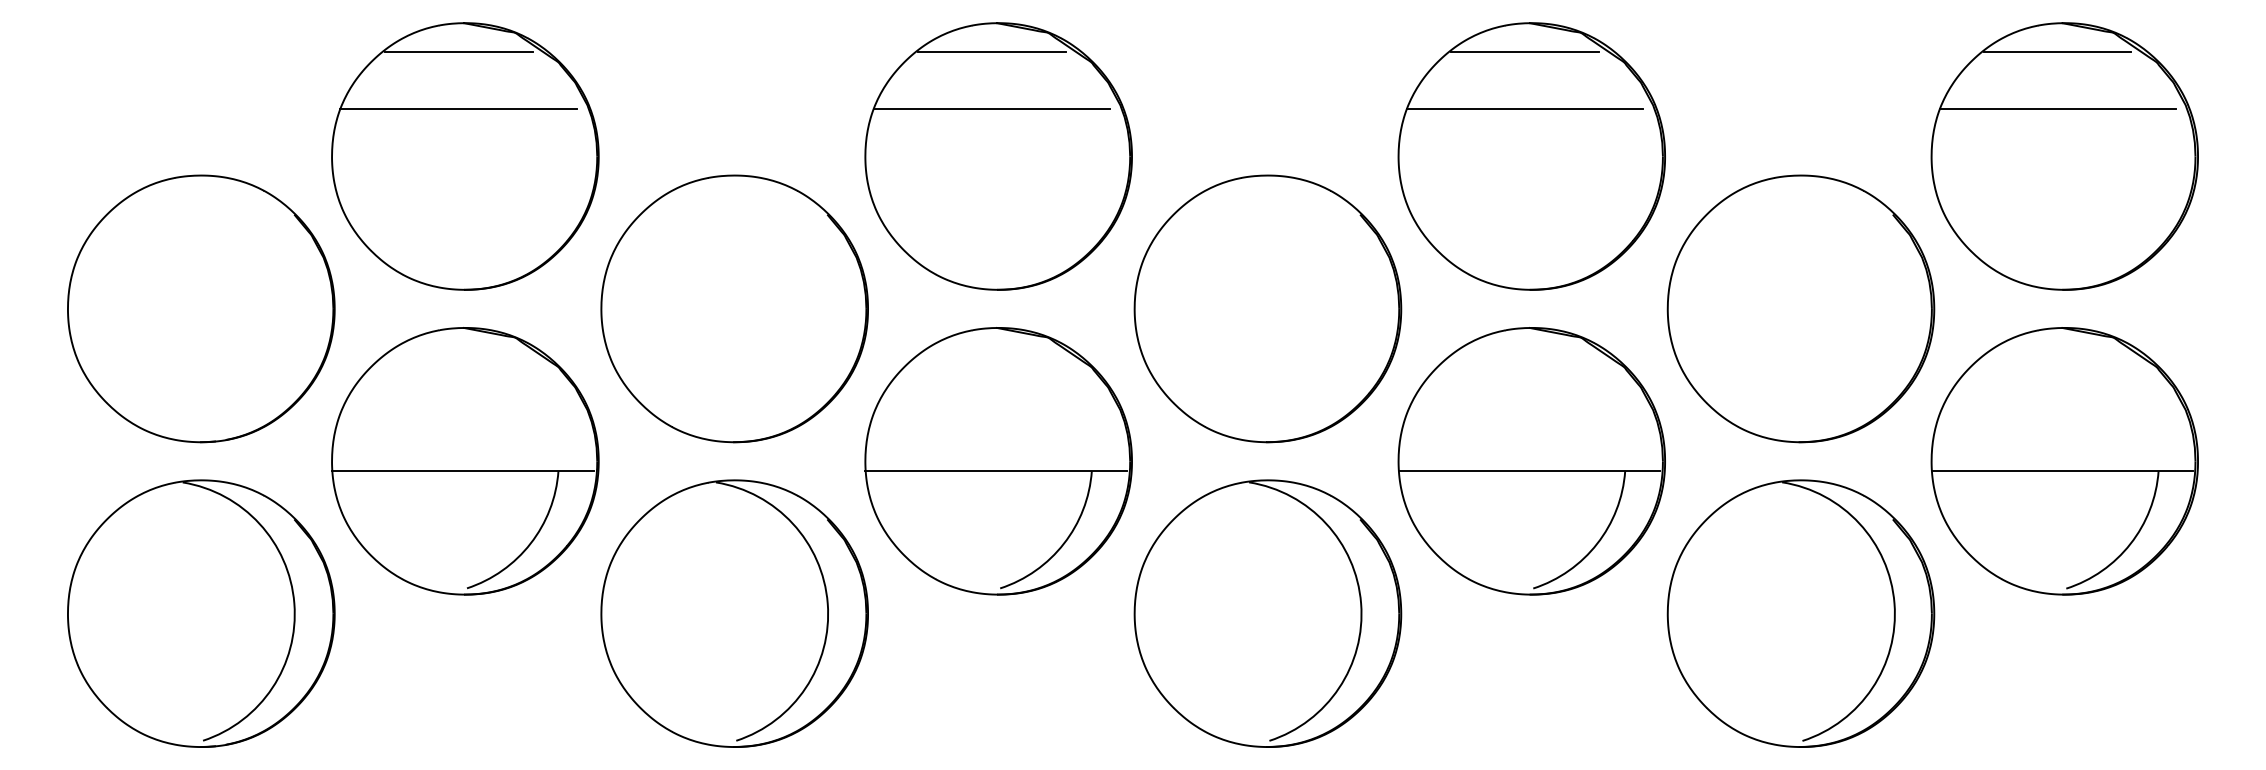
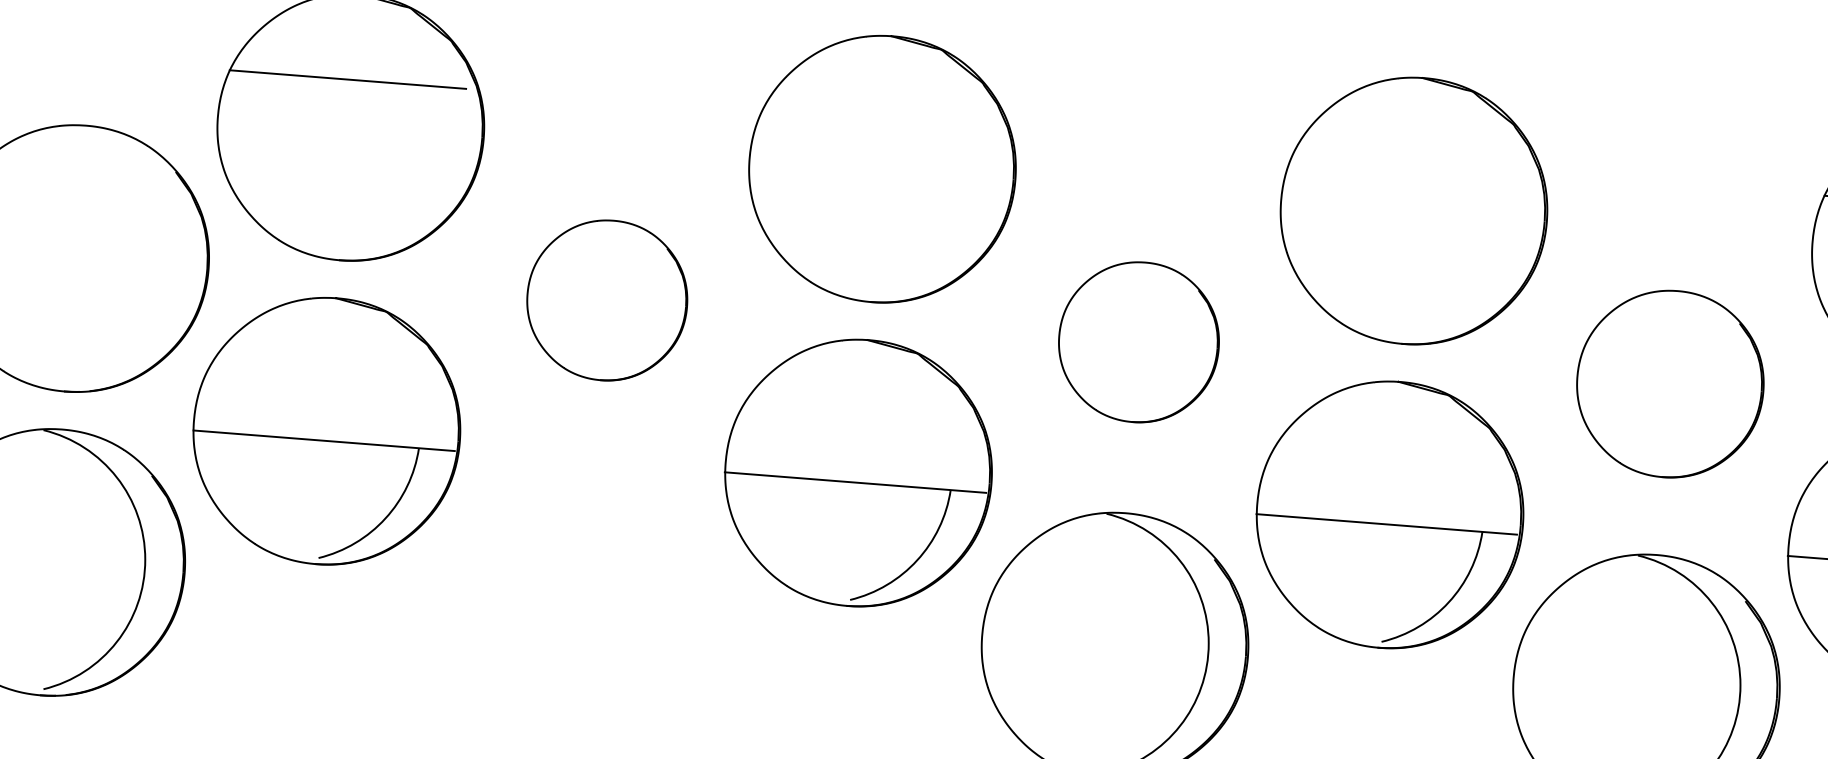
line: (458, 51) -> (352, 22), removed
line: (992, 51) -> (884, 64), removed
line: (1524, 51) -> (1414, 105), removed
line: (991, 109) -> (879, 121), removed
line: (1524, 109) -> (1410, 163), removed
part: (734, 308) -> (607, 300), size x0.6
part: (1267, 308) -> (1138, 341), size x0.6
part: (1800, 308) -> (1669, 383), size x0.7
part: (734, 613) -> (583, 604), removed

